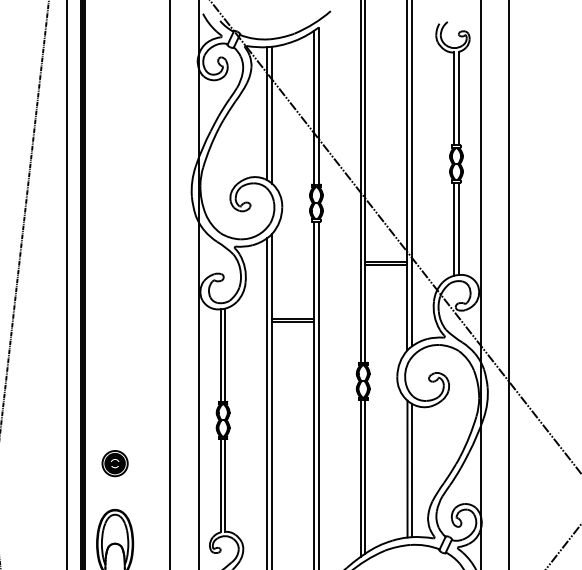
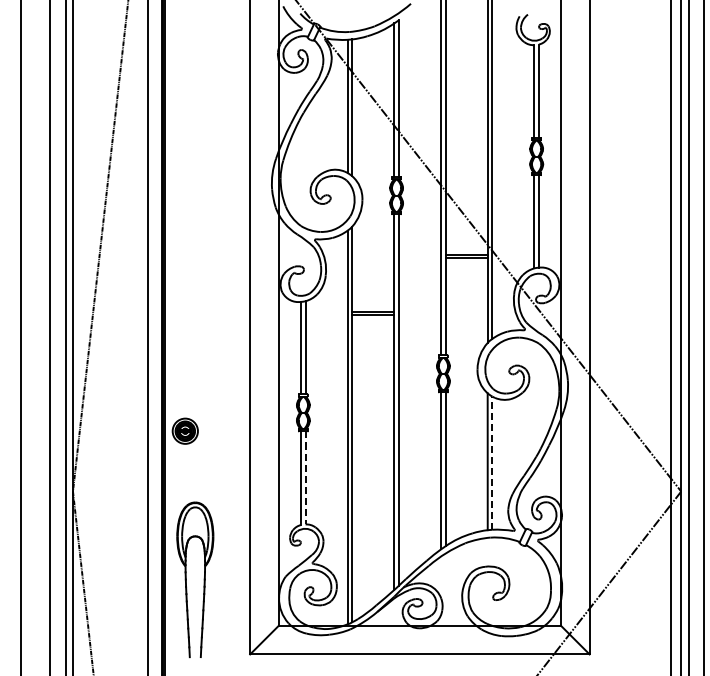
part: (114, 462) -> (184, 430), moved
line: (412, 470) -> (492, 463), solid -> dashed
line: (225, 485) -> (305, 478), solid -> dashed

